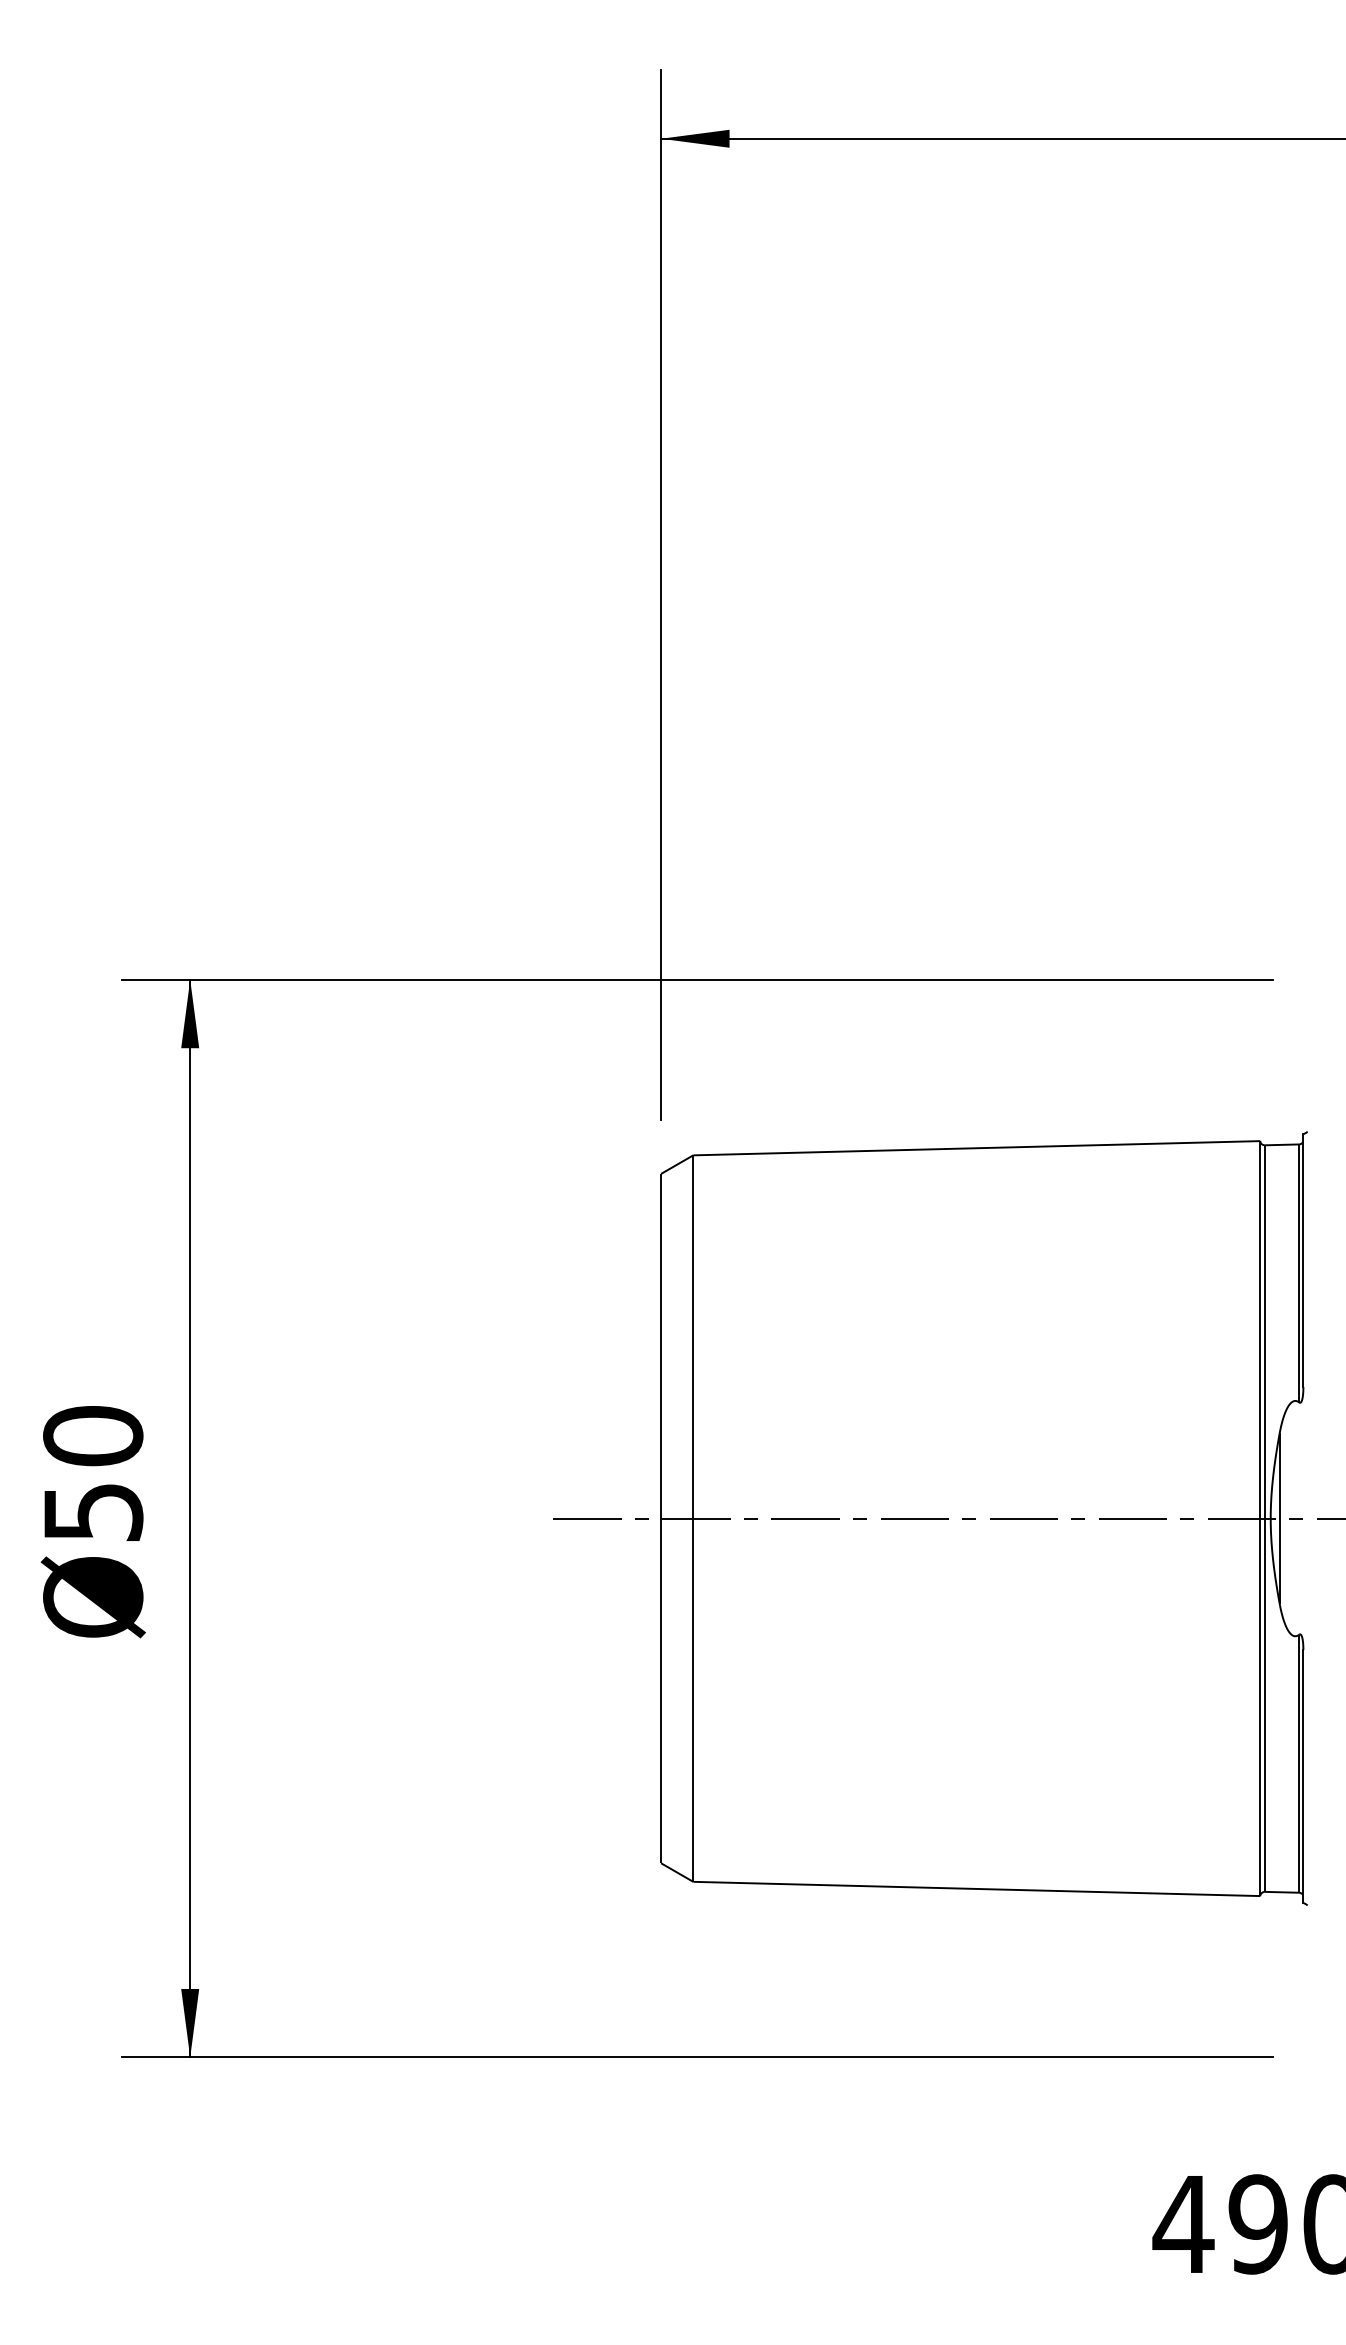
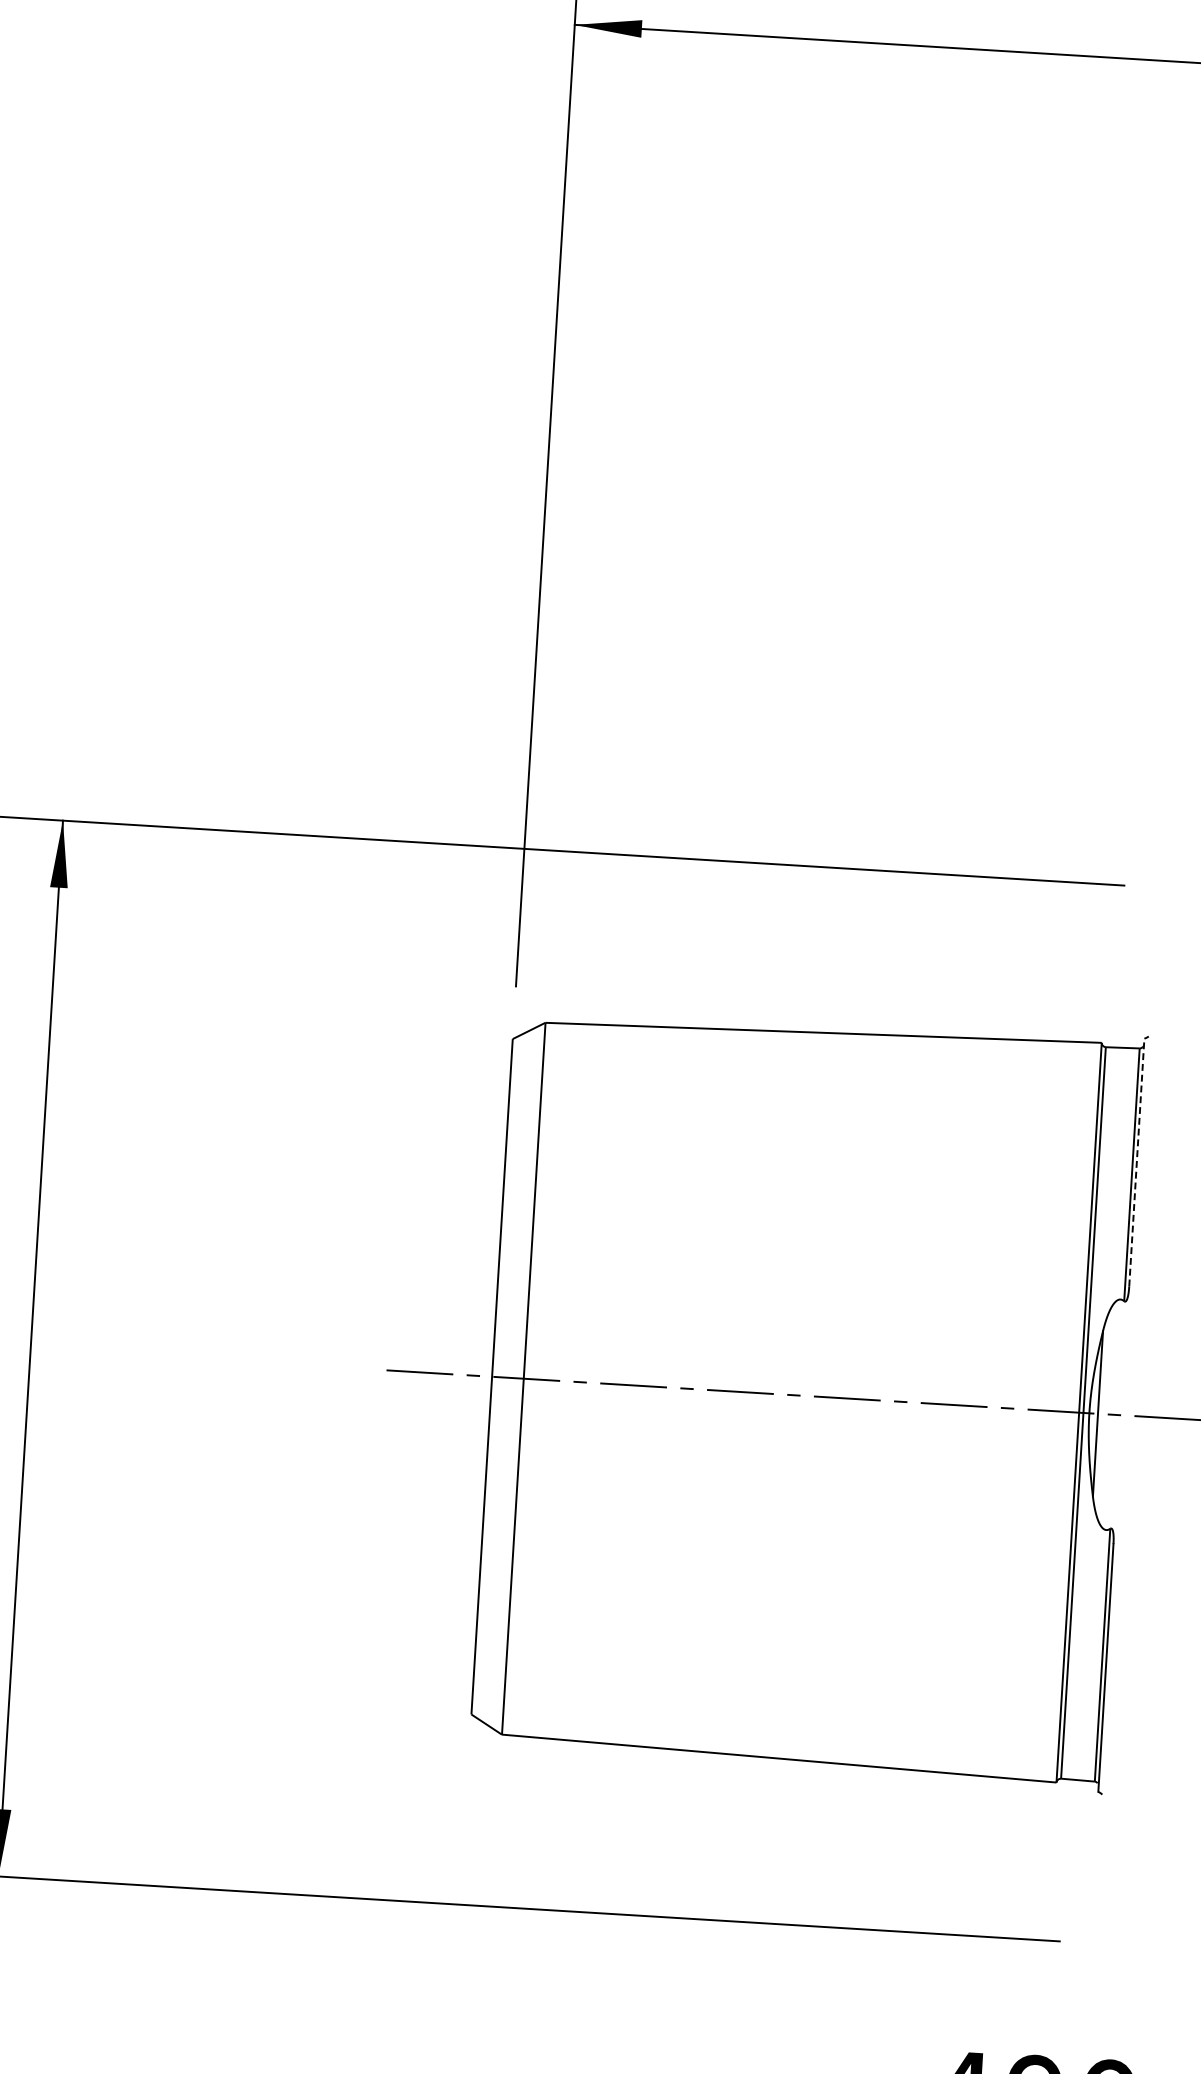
line: (1303, 1260) -> (1136, 1162), solid -> dashed

